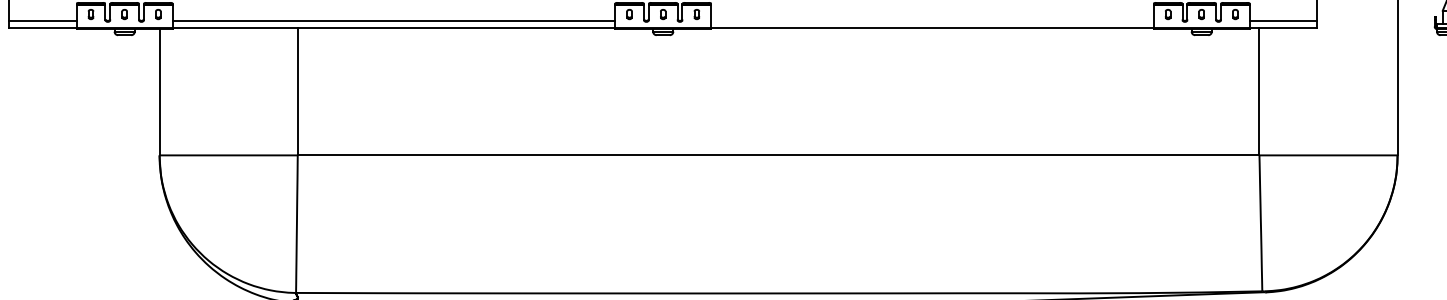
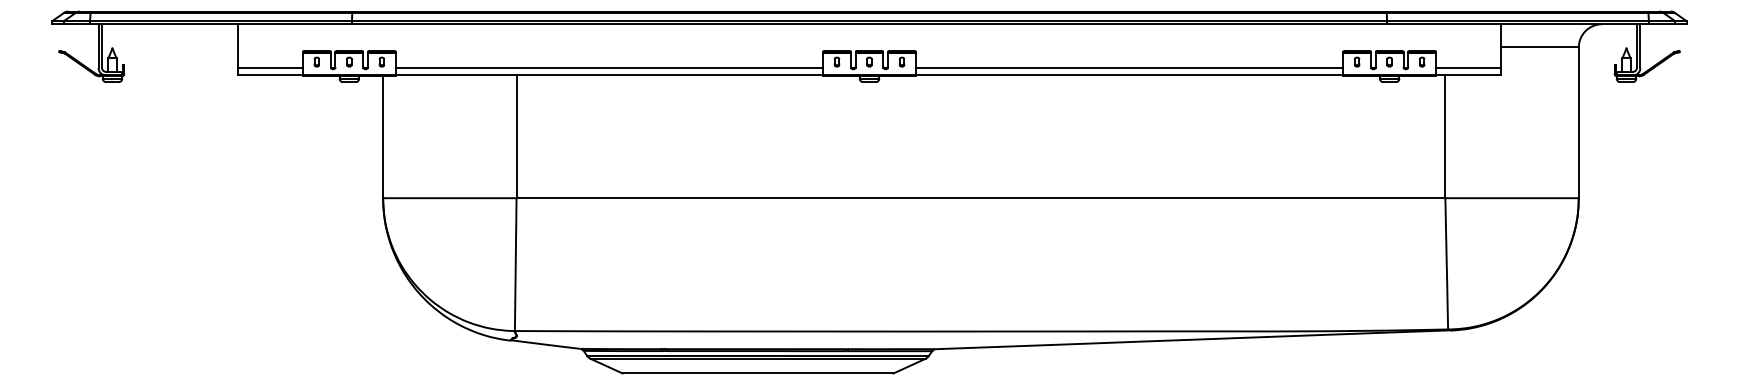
line: (932, 21) -> (1129, 68), added

